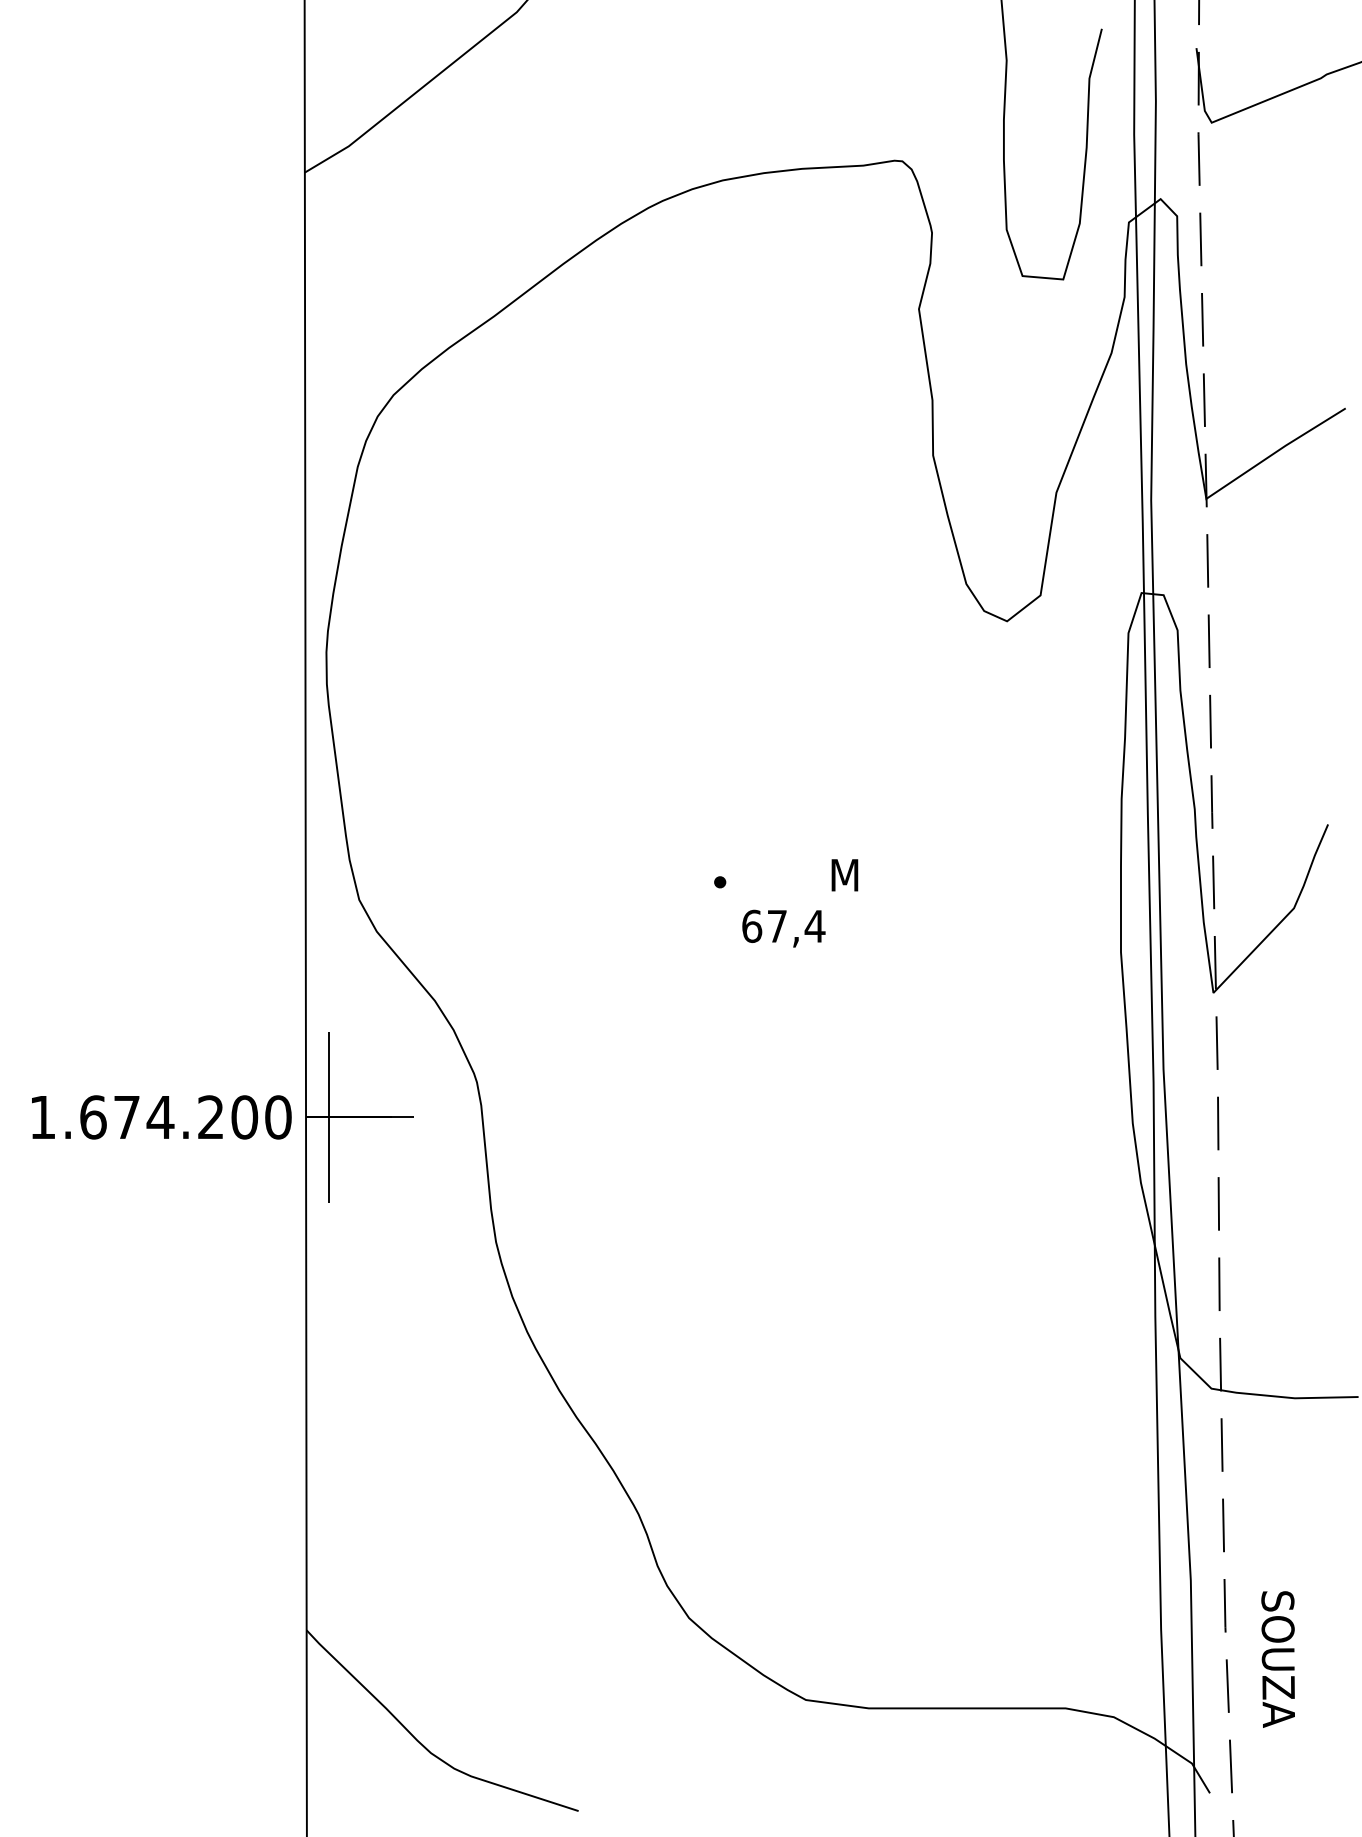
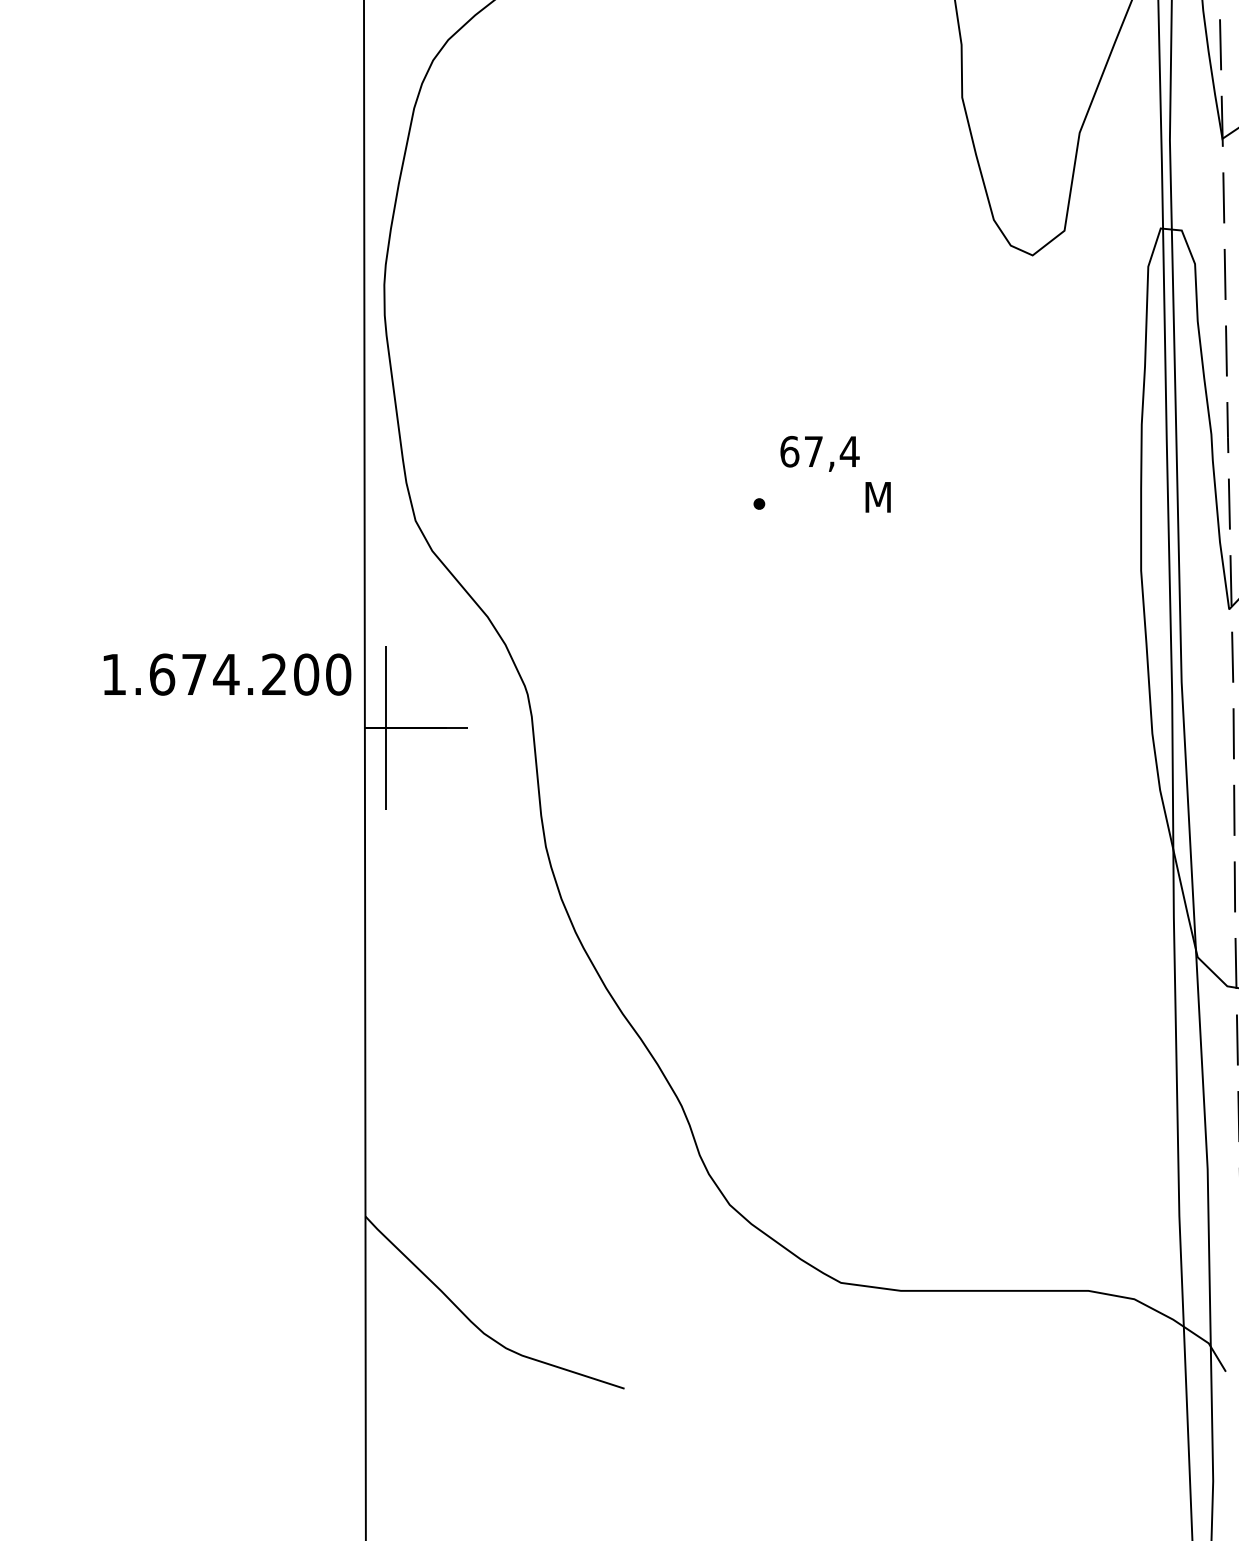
text: (783, 928) -> (819, 453), moved
text: (161, 1117) -> (227, 674), moved

